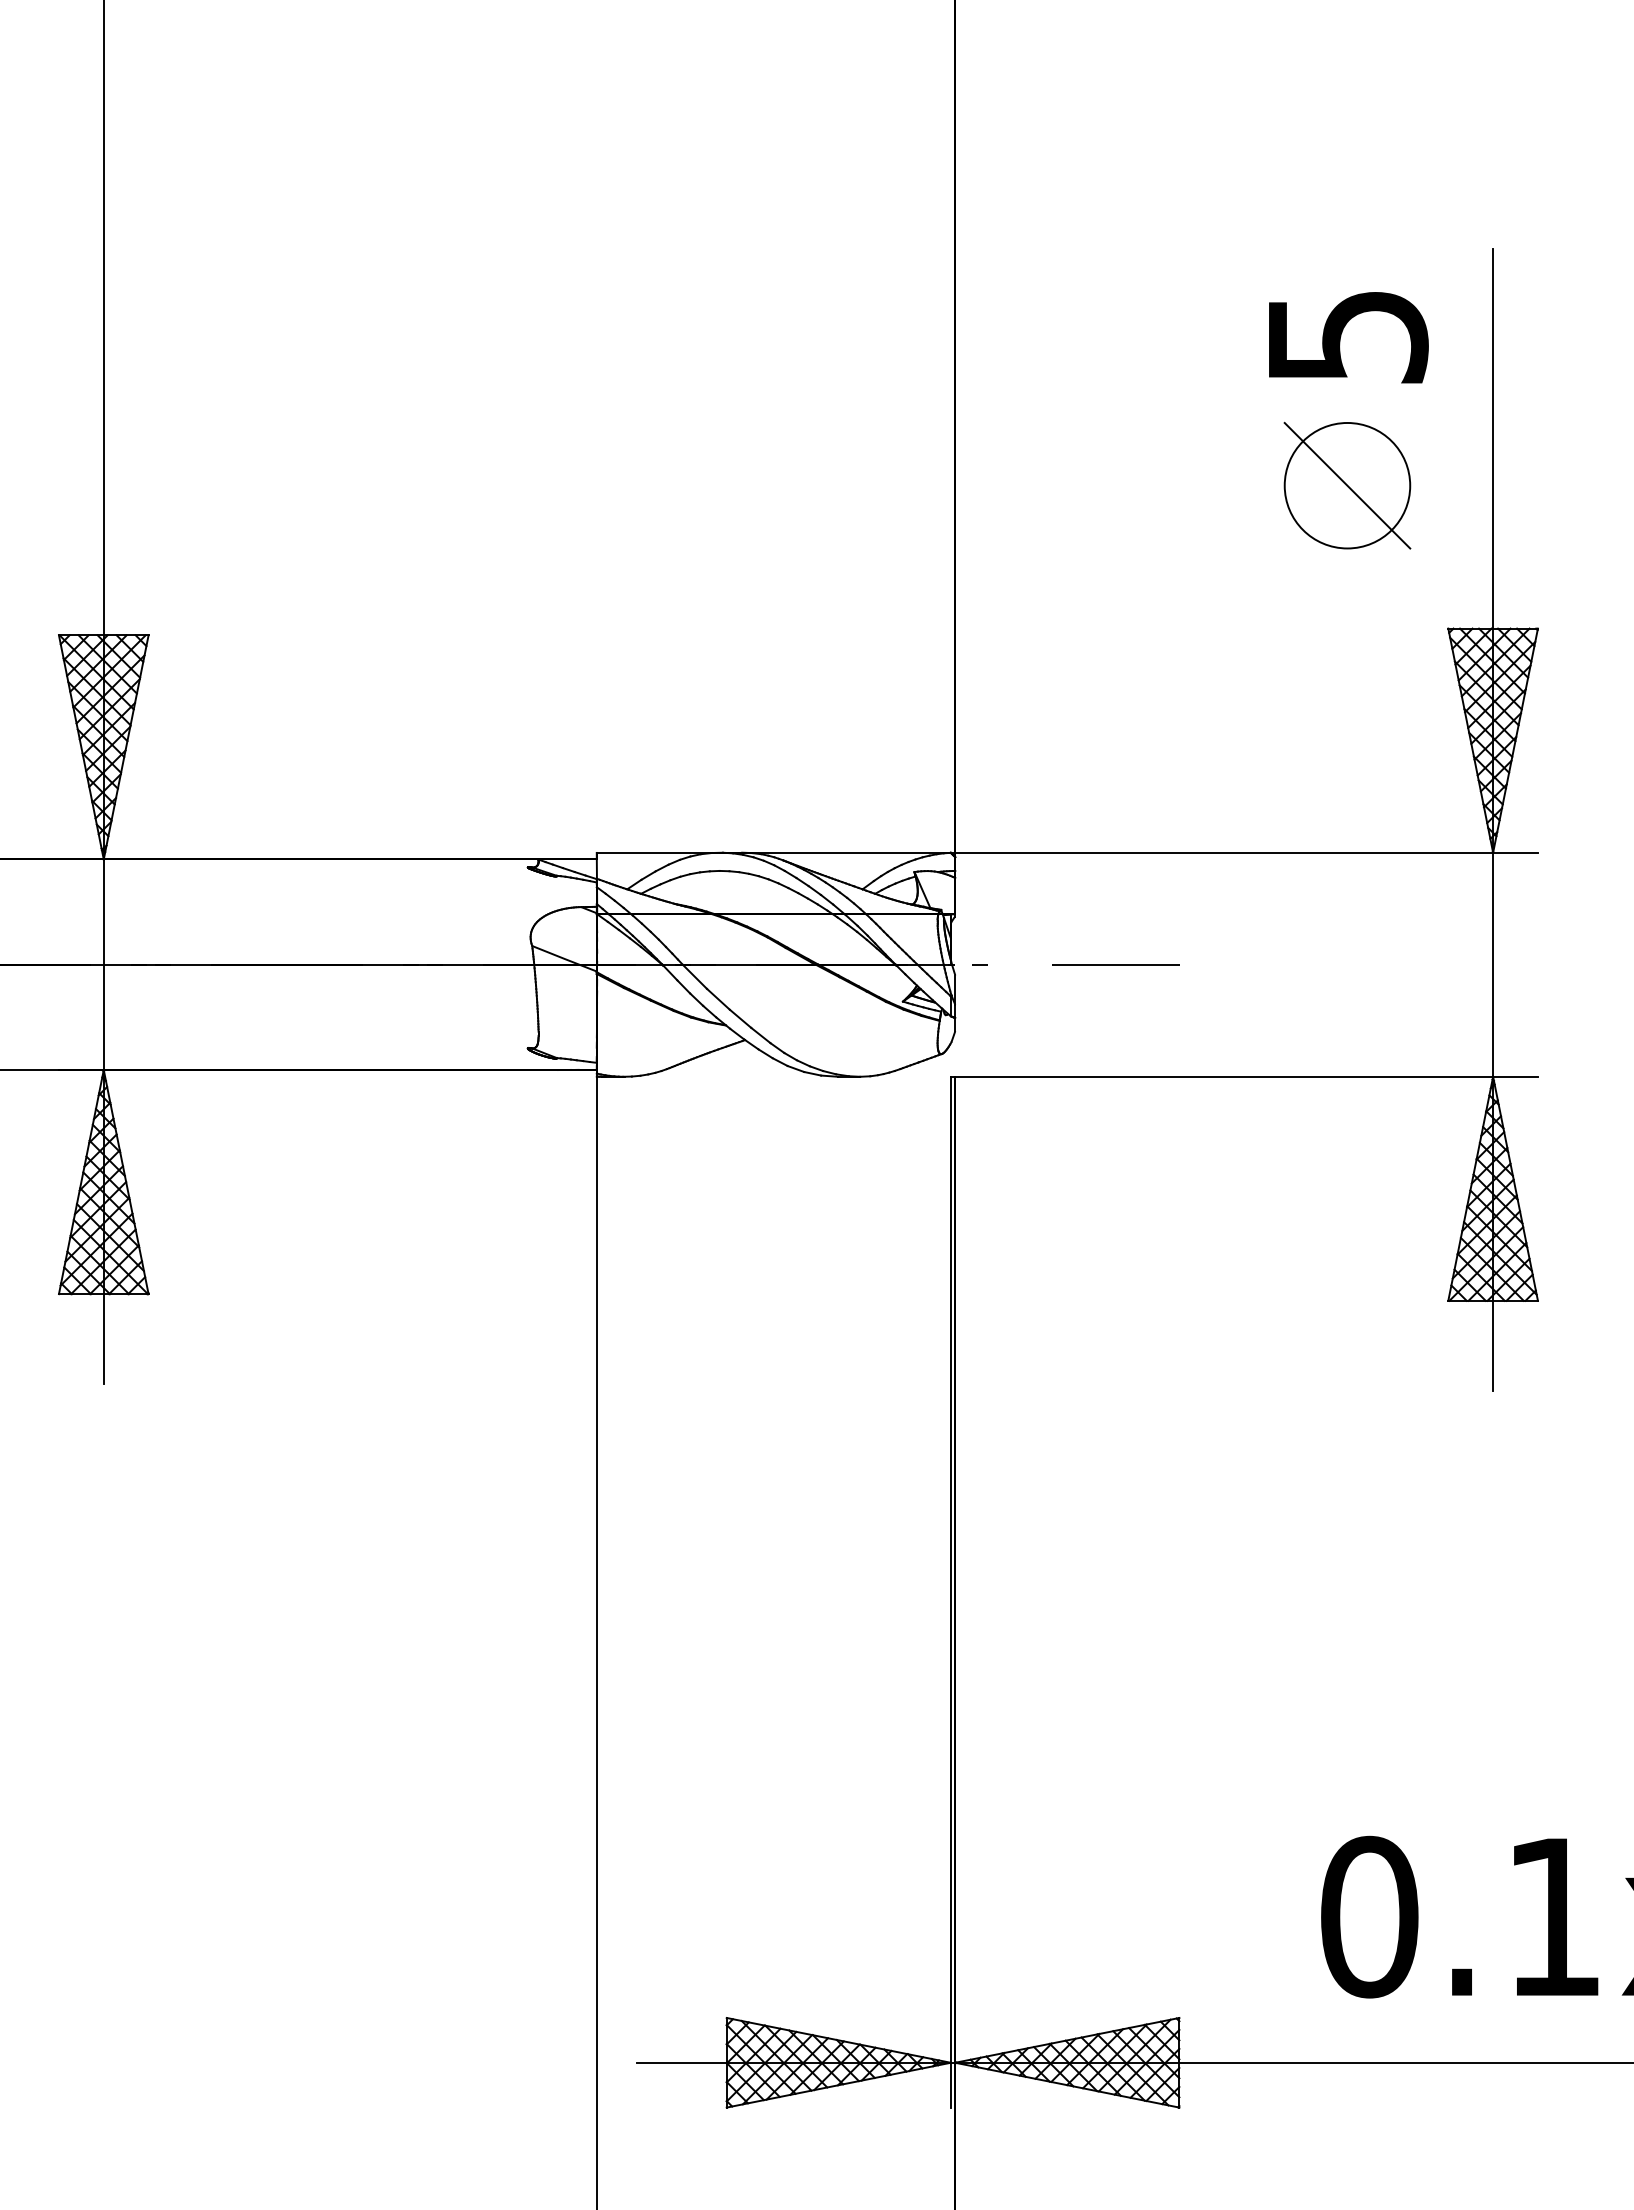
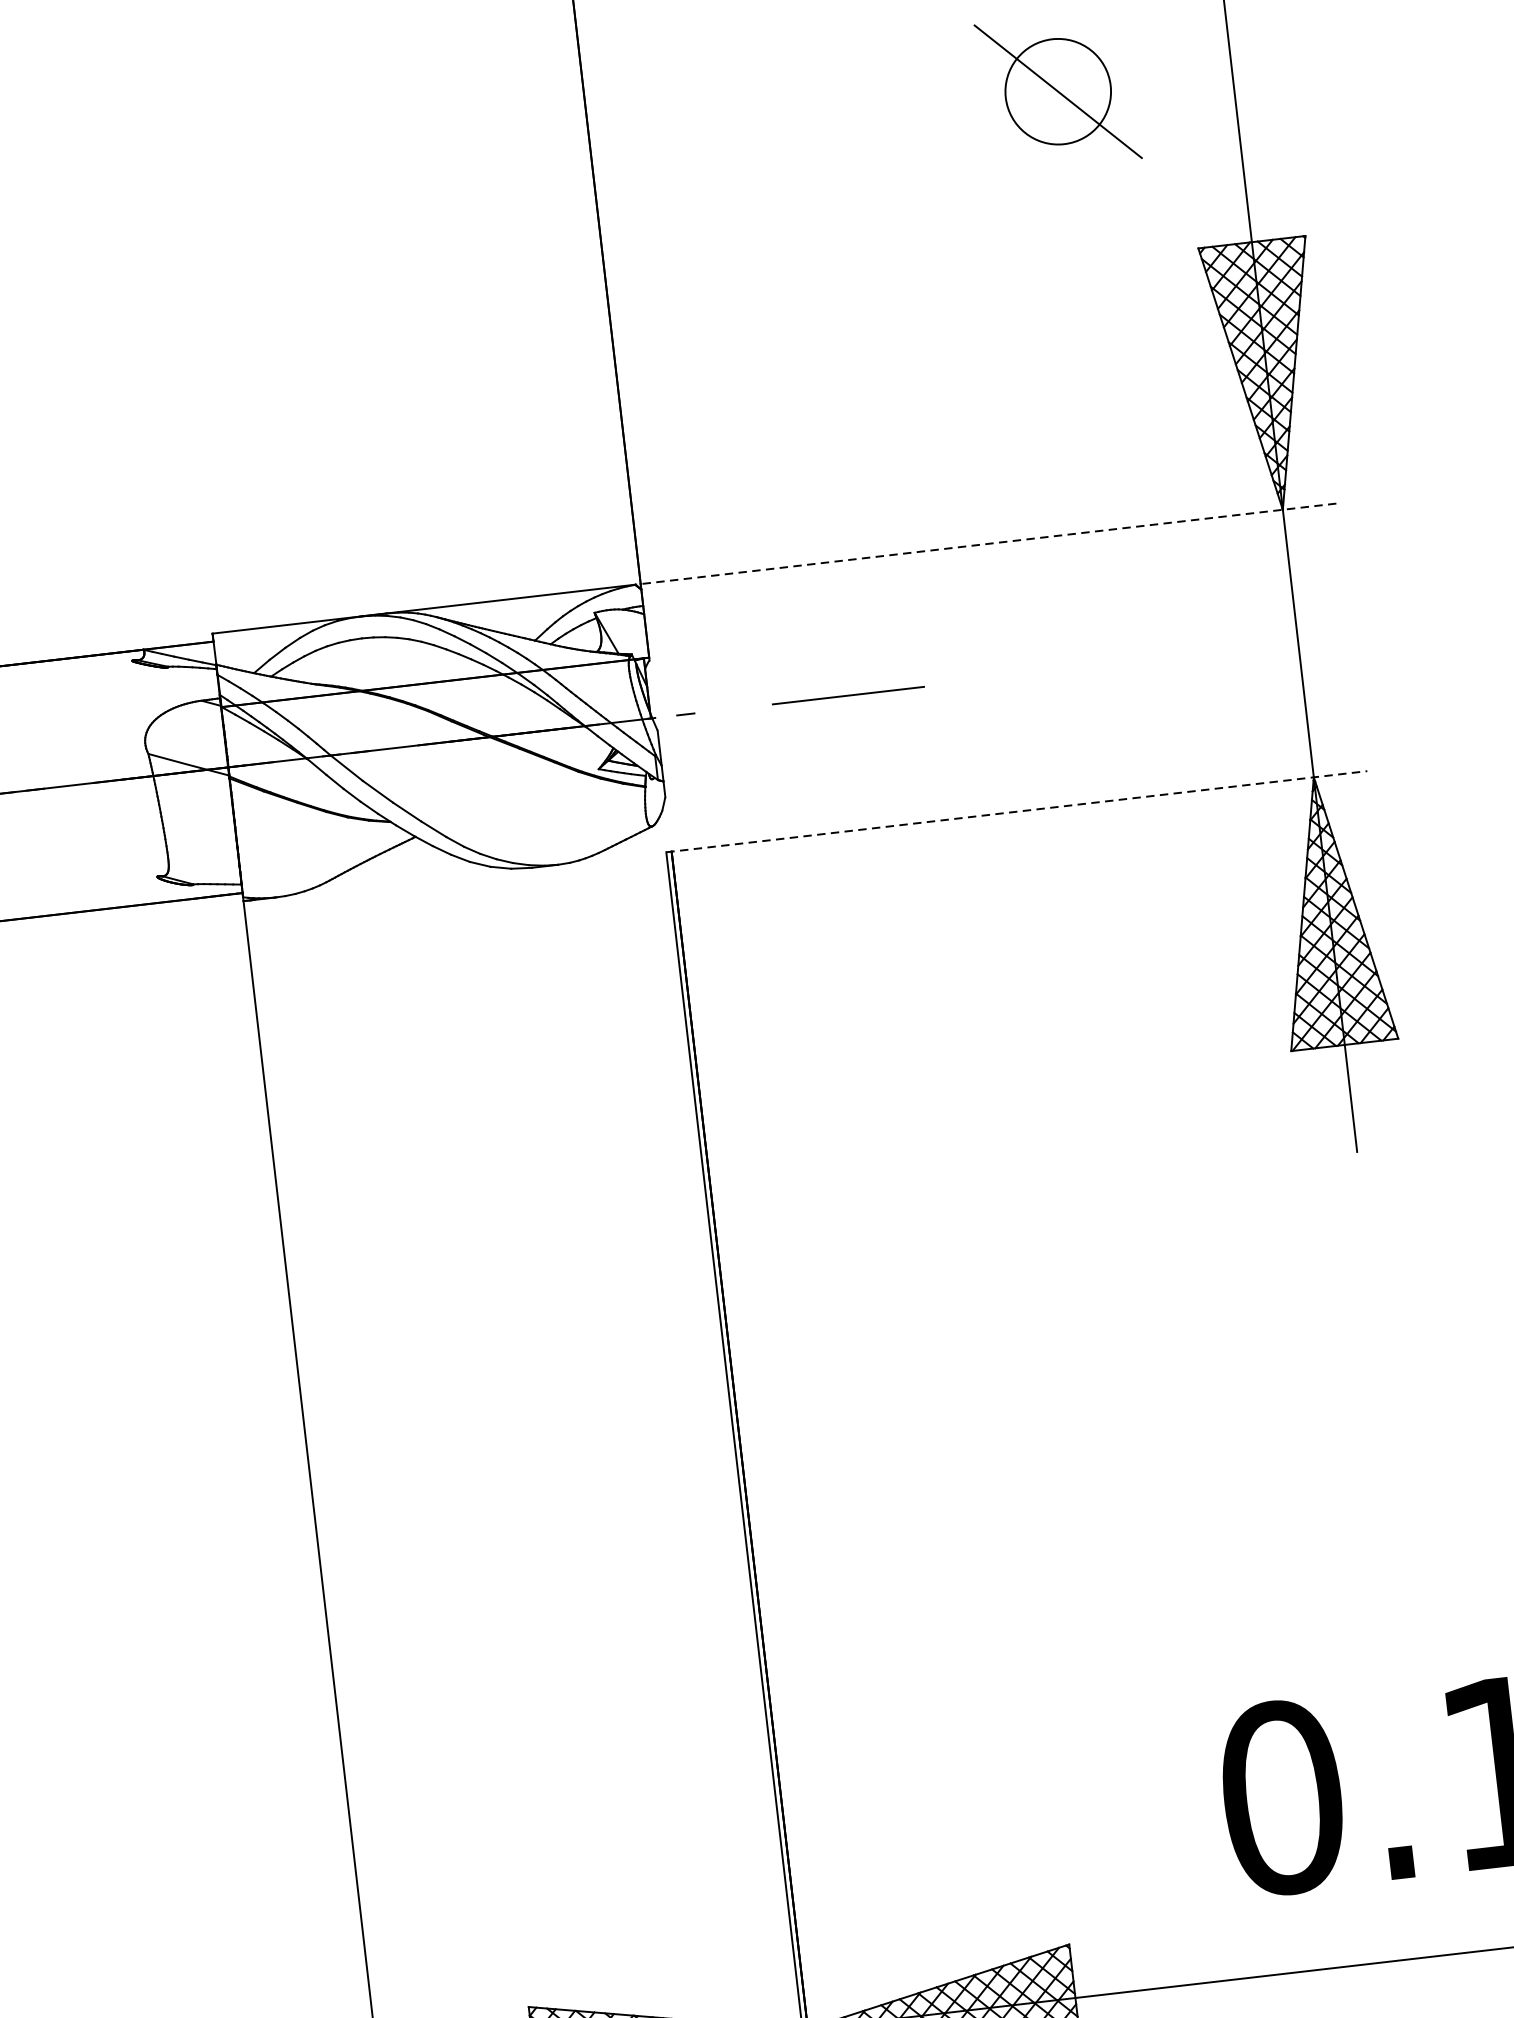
circle: (1347, 485) -> (1058, 91), size x0.7
line: (1244, 852) -> (985, 543), solid -> dashed
line: (1244, 1076) -> (1016, 811), solid -> dashed

